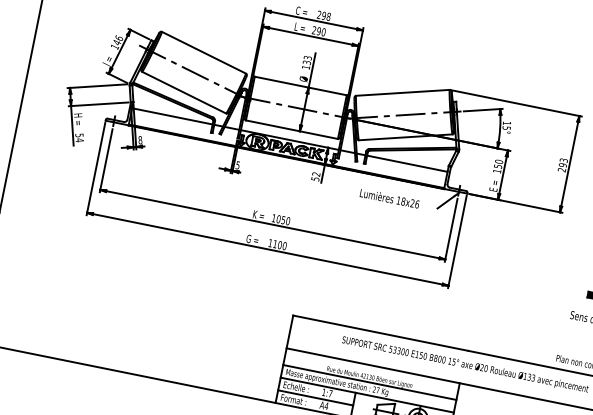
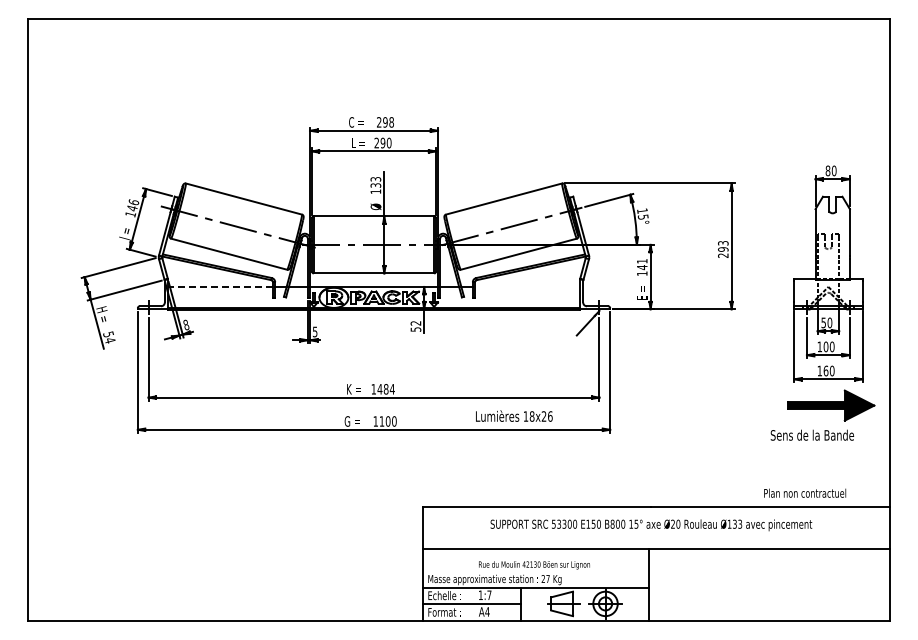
line: (172, 116) -> (220, 286), solid -> dashed
line: (407, 163) -> (527, 286), removed
text: (498, 164) -> (641, 264), 150 -> 141
text: (390, 198) -> (514, 415), moved
text: (282, 220) -> (385, 389), 1050 -> 1484
line: (369, 382) -> (535, 571), removed

